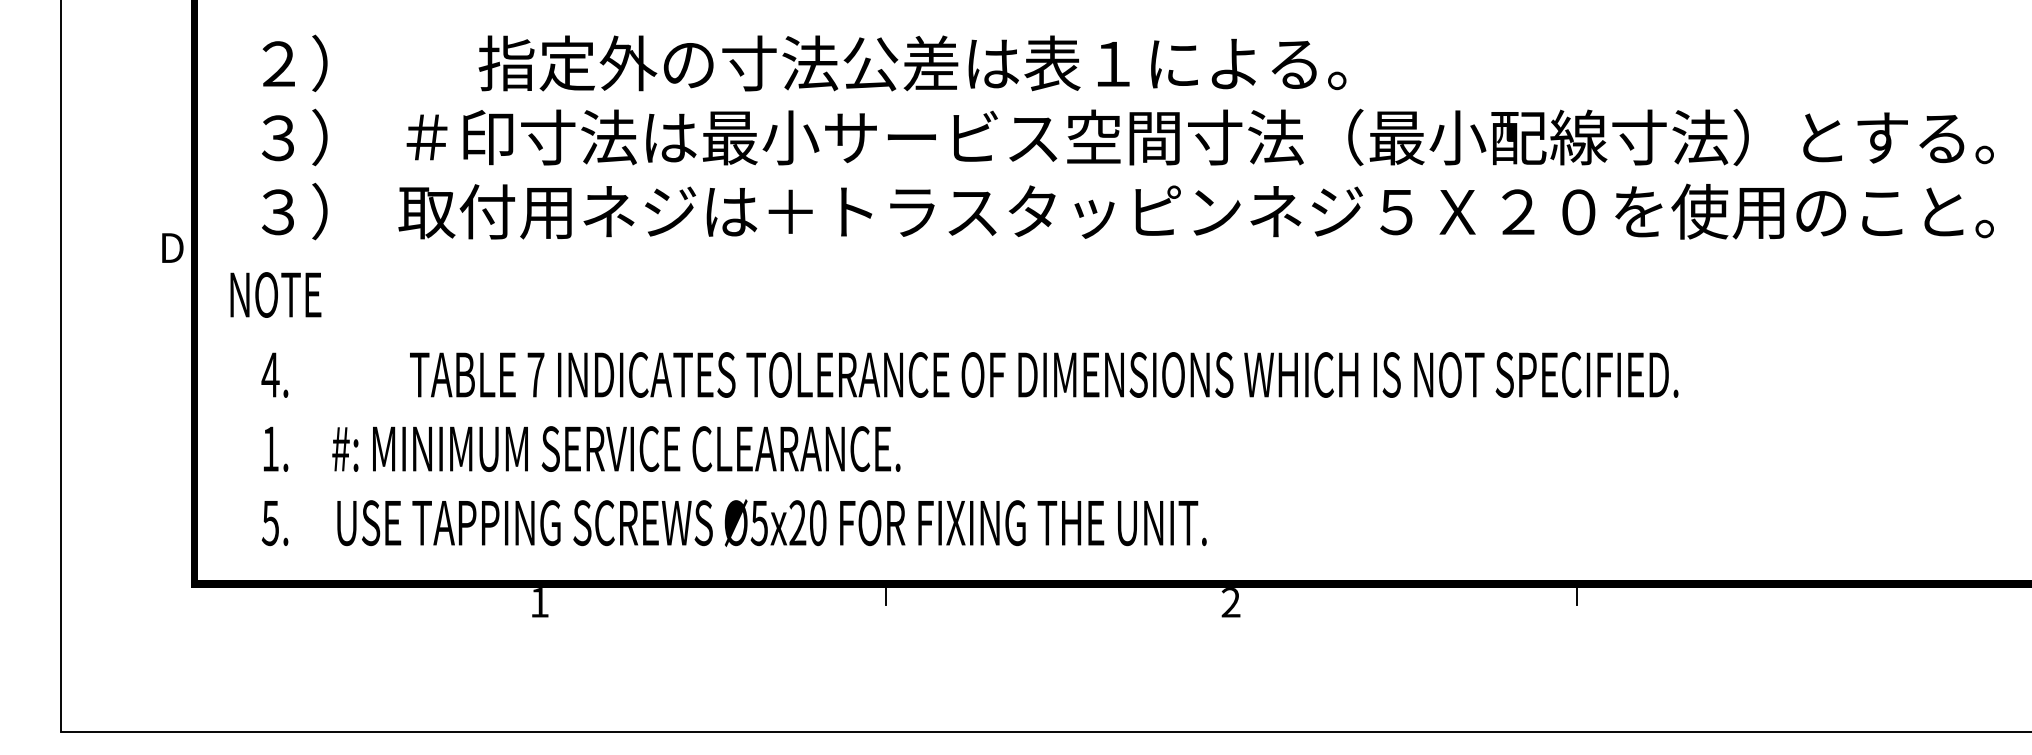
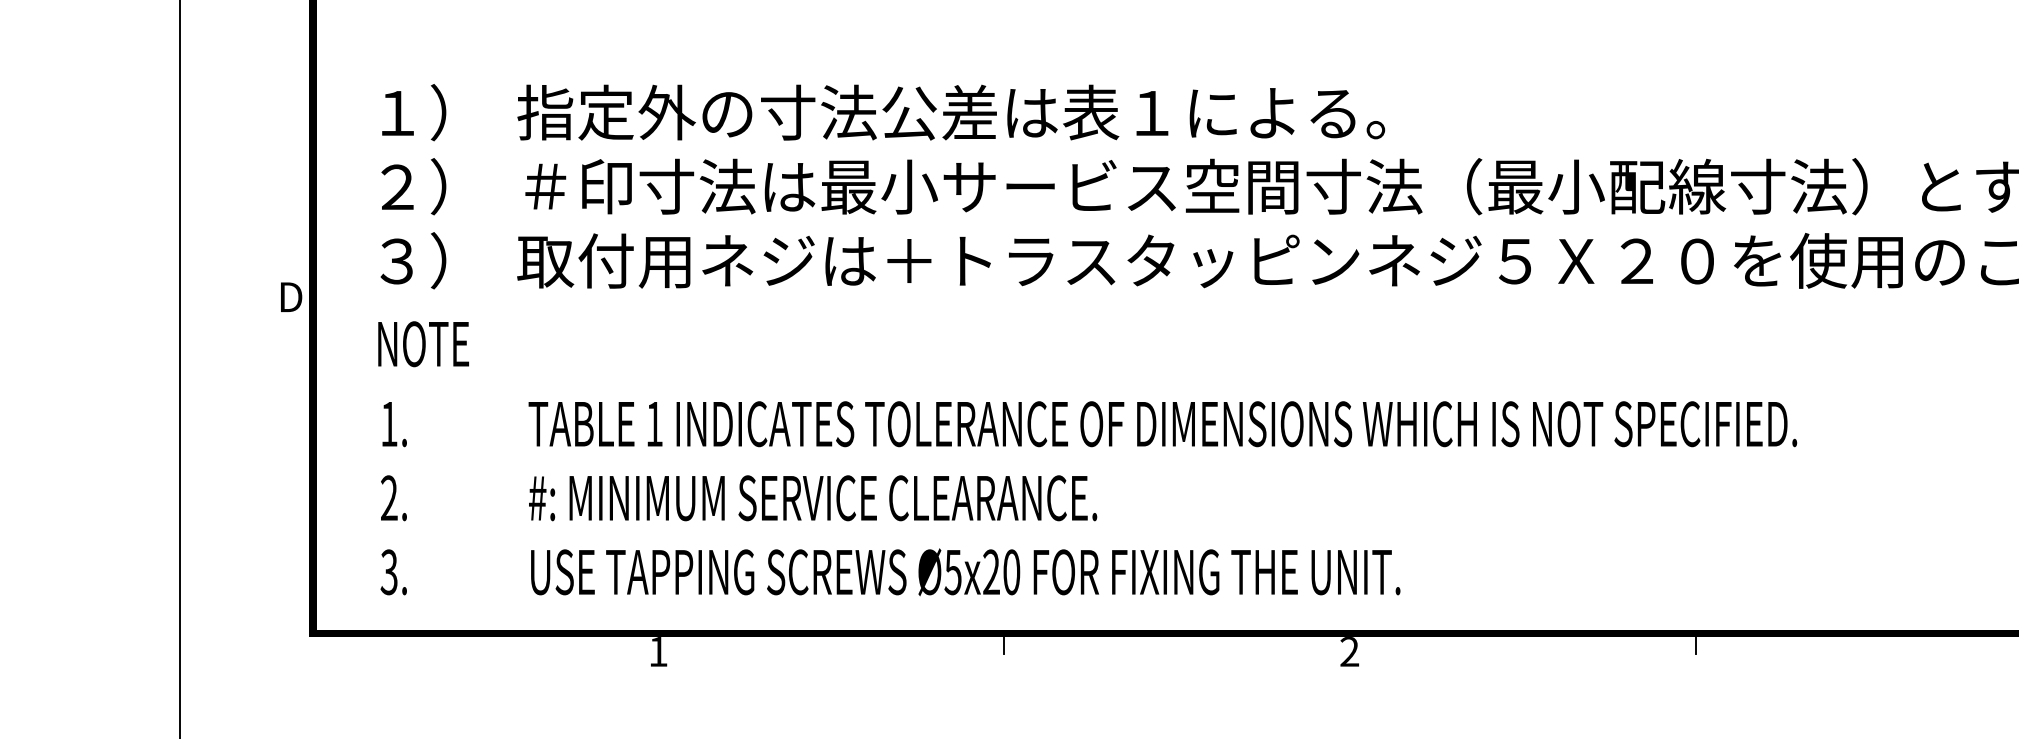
text: (278, 63) -> (397, 112), ２） -> １）
text: (912, 63) -> (951, 112), moved
text: (278, 138) -> (397, 187), ３） -> ２）
text: (275, 294) -> (423, 343), moved
text: (270, 374) -> (389, 423), 4. -> 1.
text: (535, 374) -> (654, 423), 7 -> 1
text: (270, 448) -> (389, 497), 1. -> 2.
text: (616, 448) -> (813, 497), moved
text: (270, 522) -> (389, 571), 5. -> 3.
text: (771, 522) -> (965, 571), moved

